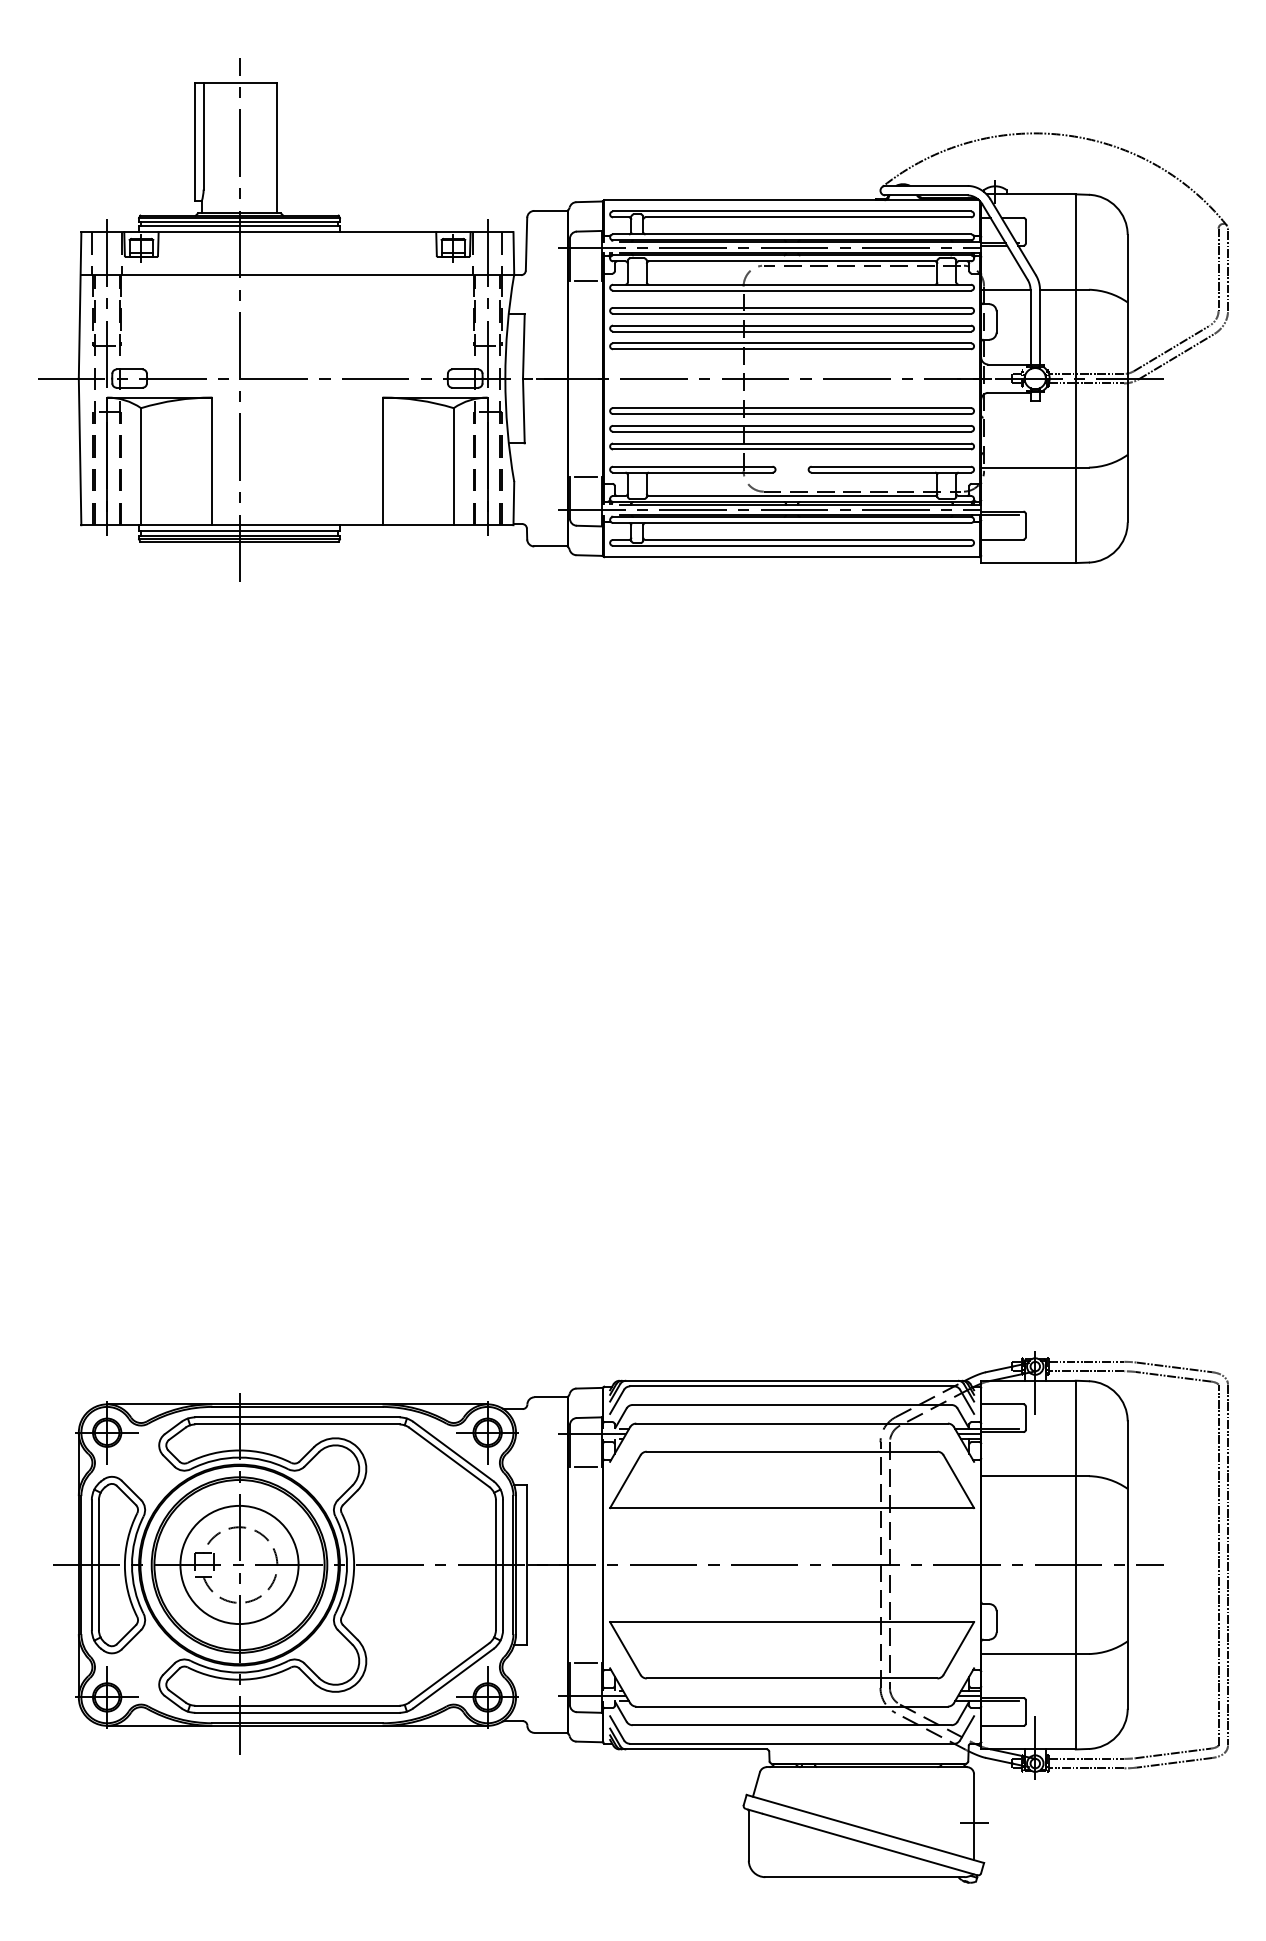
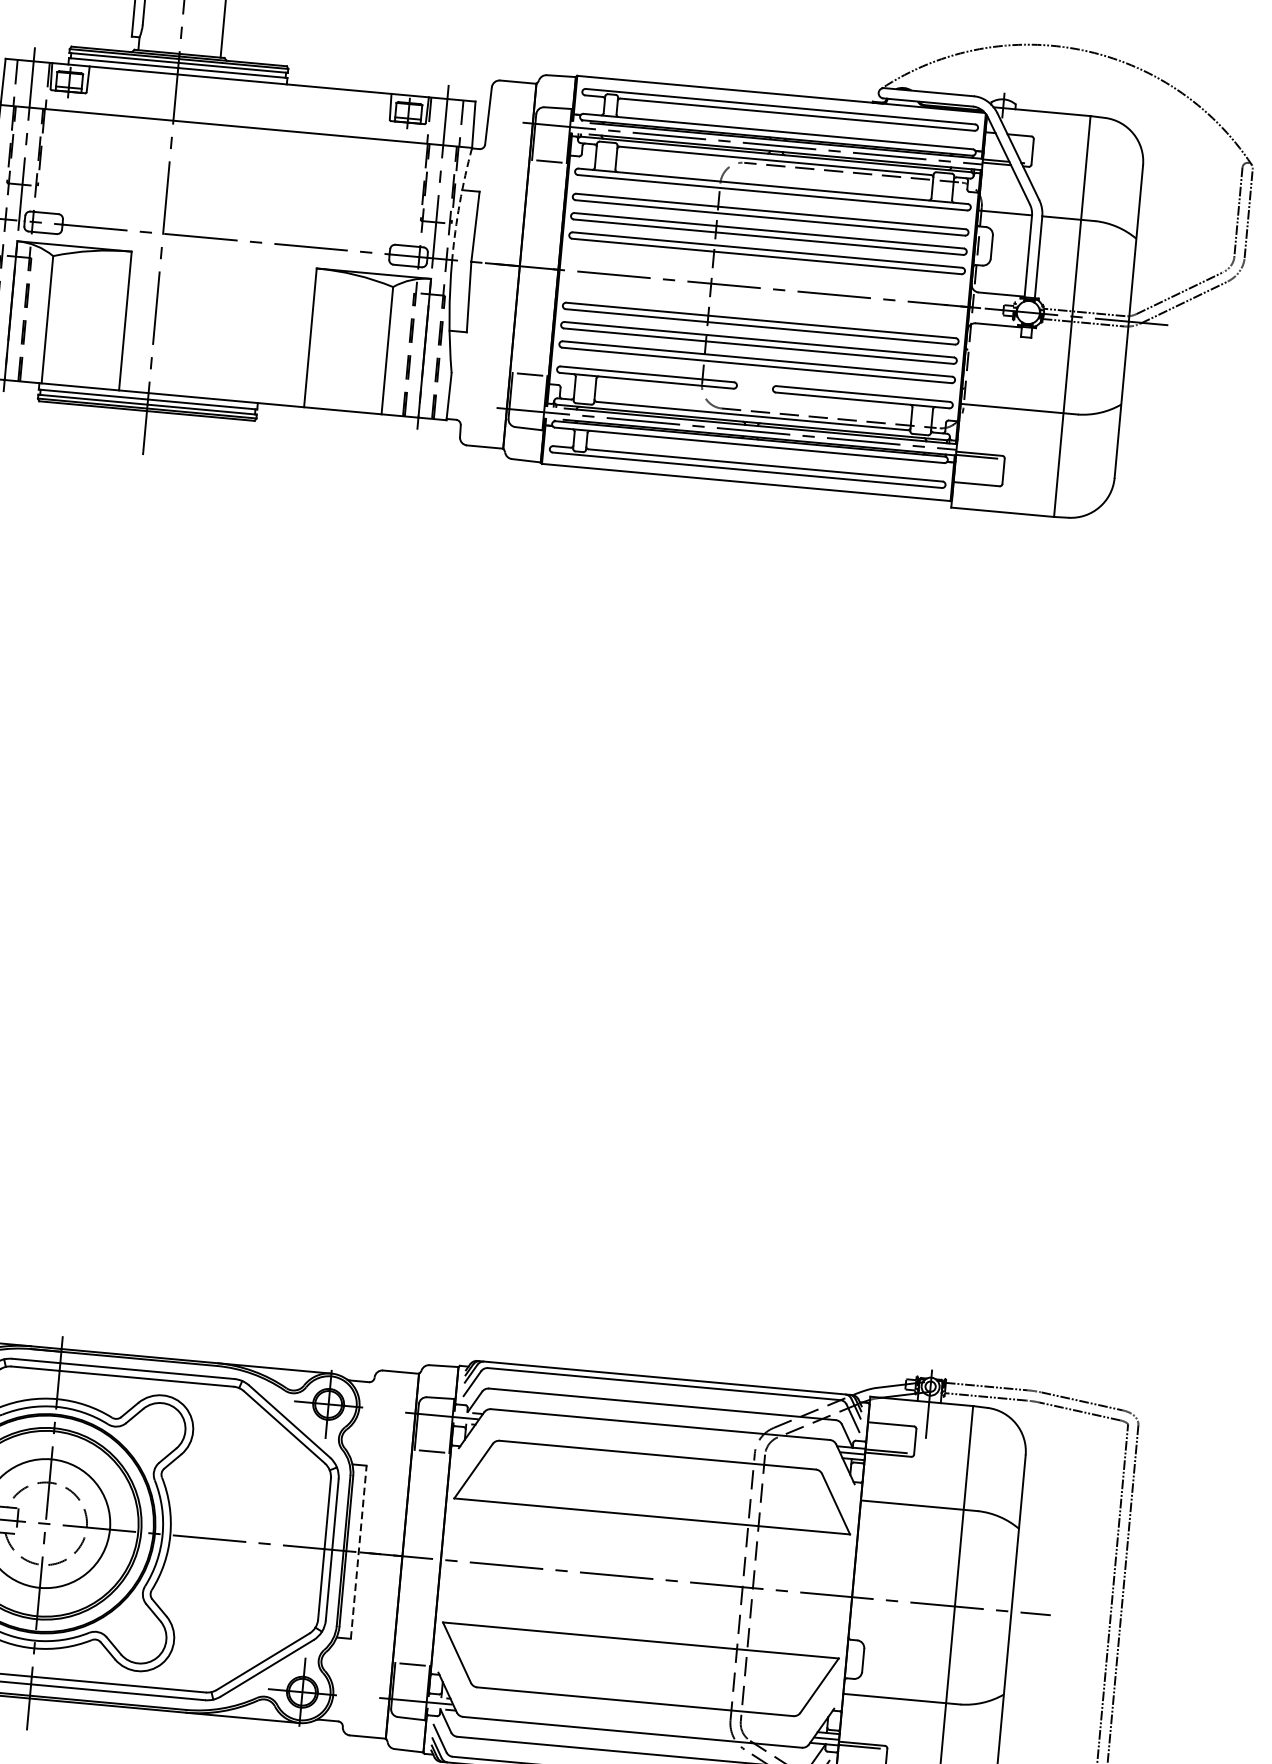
arc: (507, 326) -> (459, 203), solid -> dashed
line: (527, 1565) -> (358, 1552), solid -> dashed

